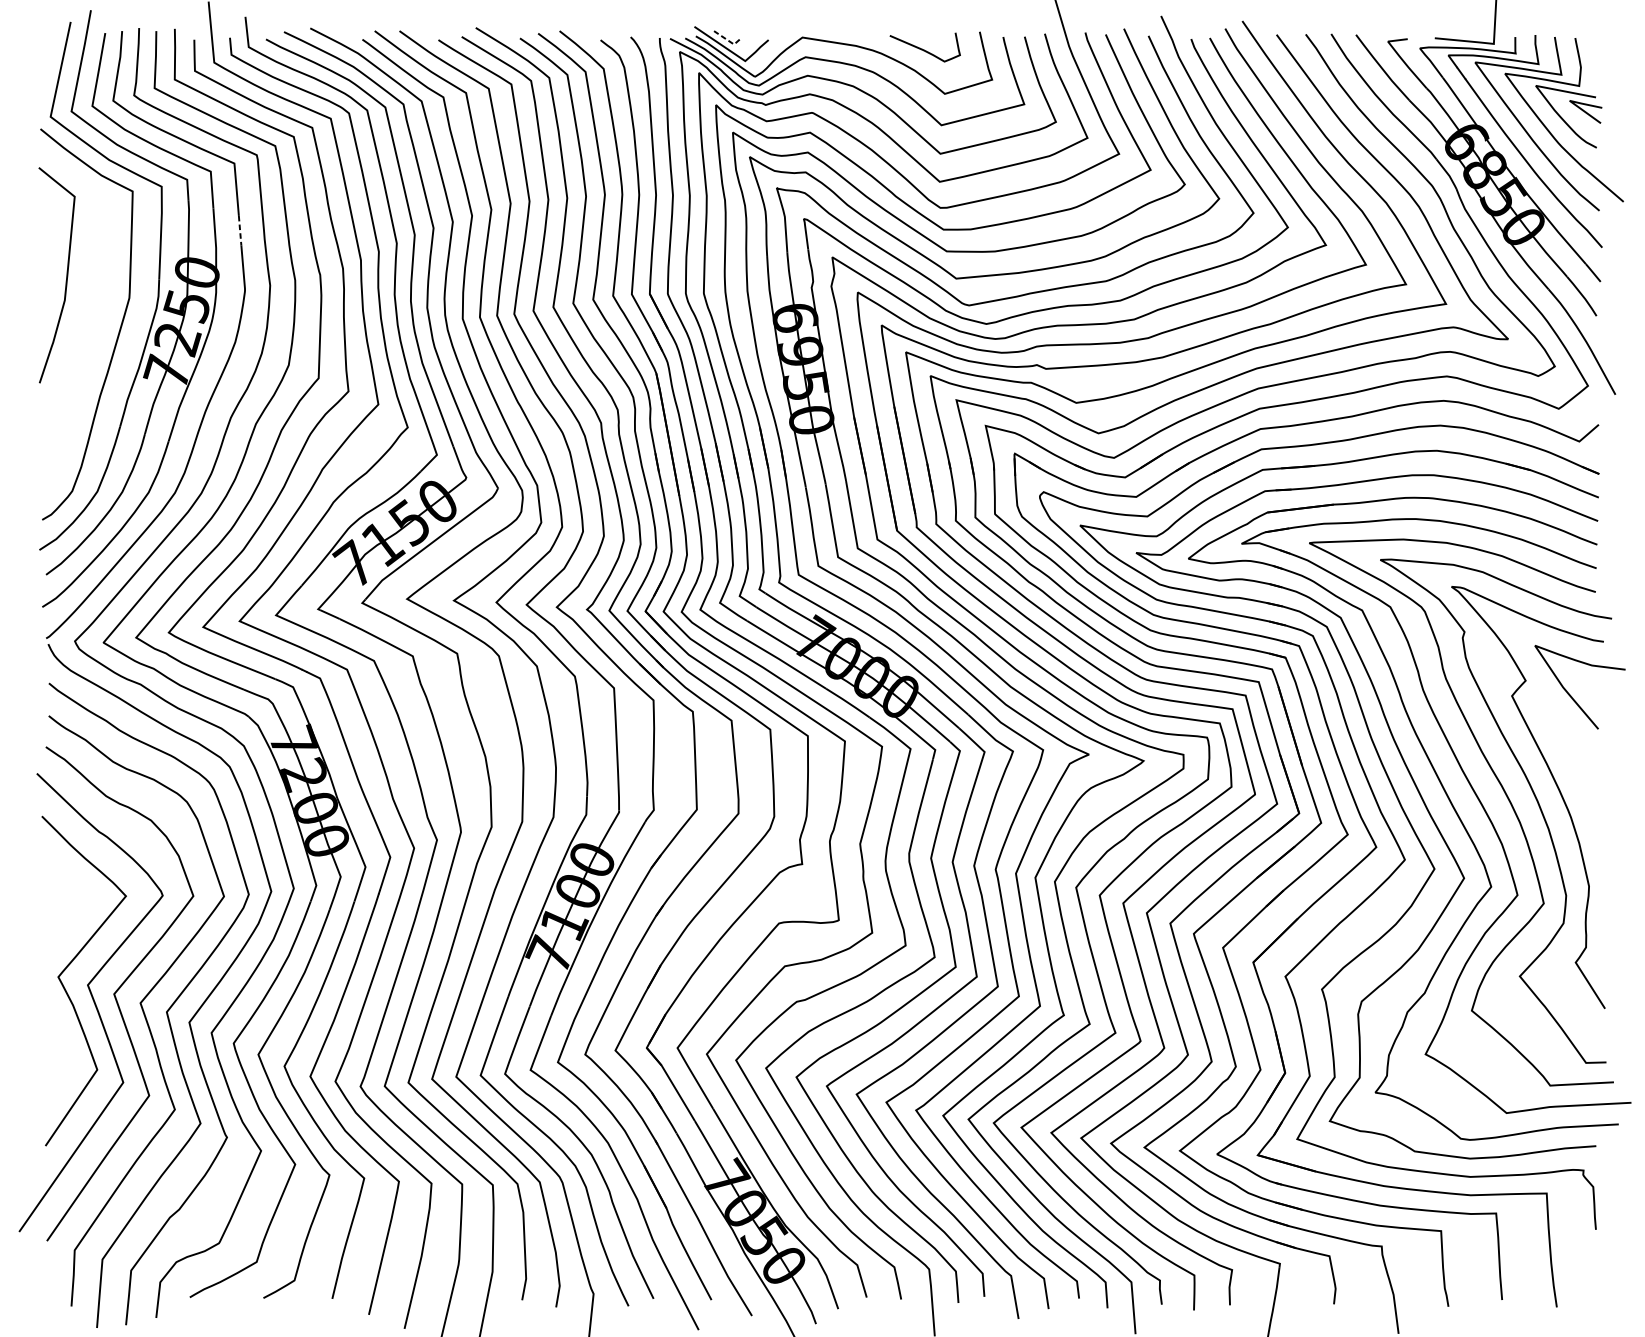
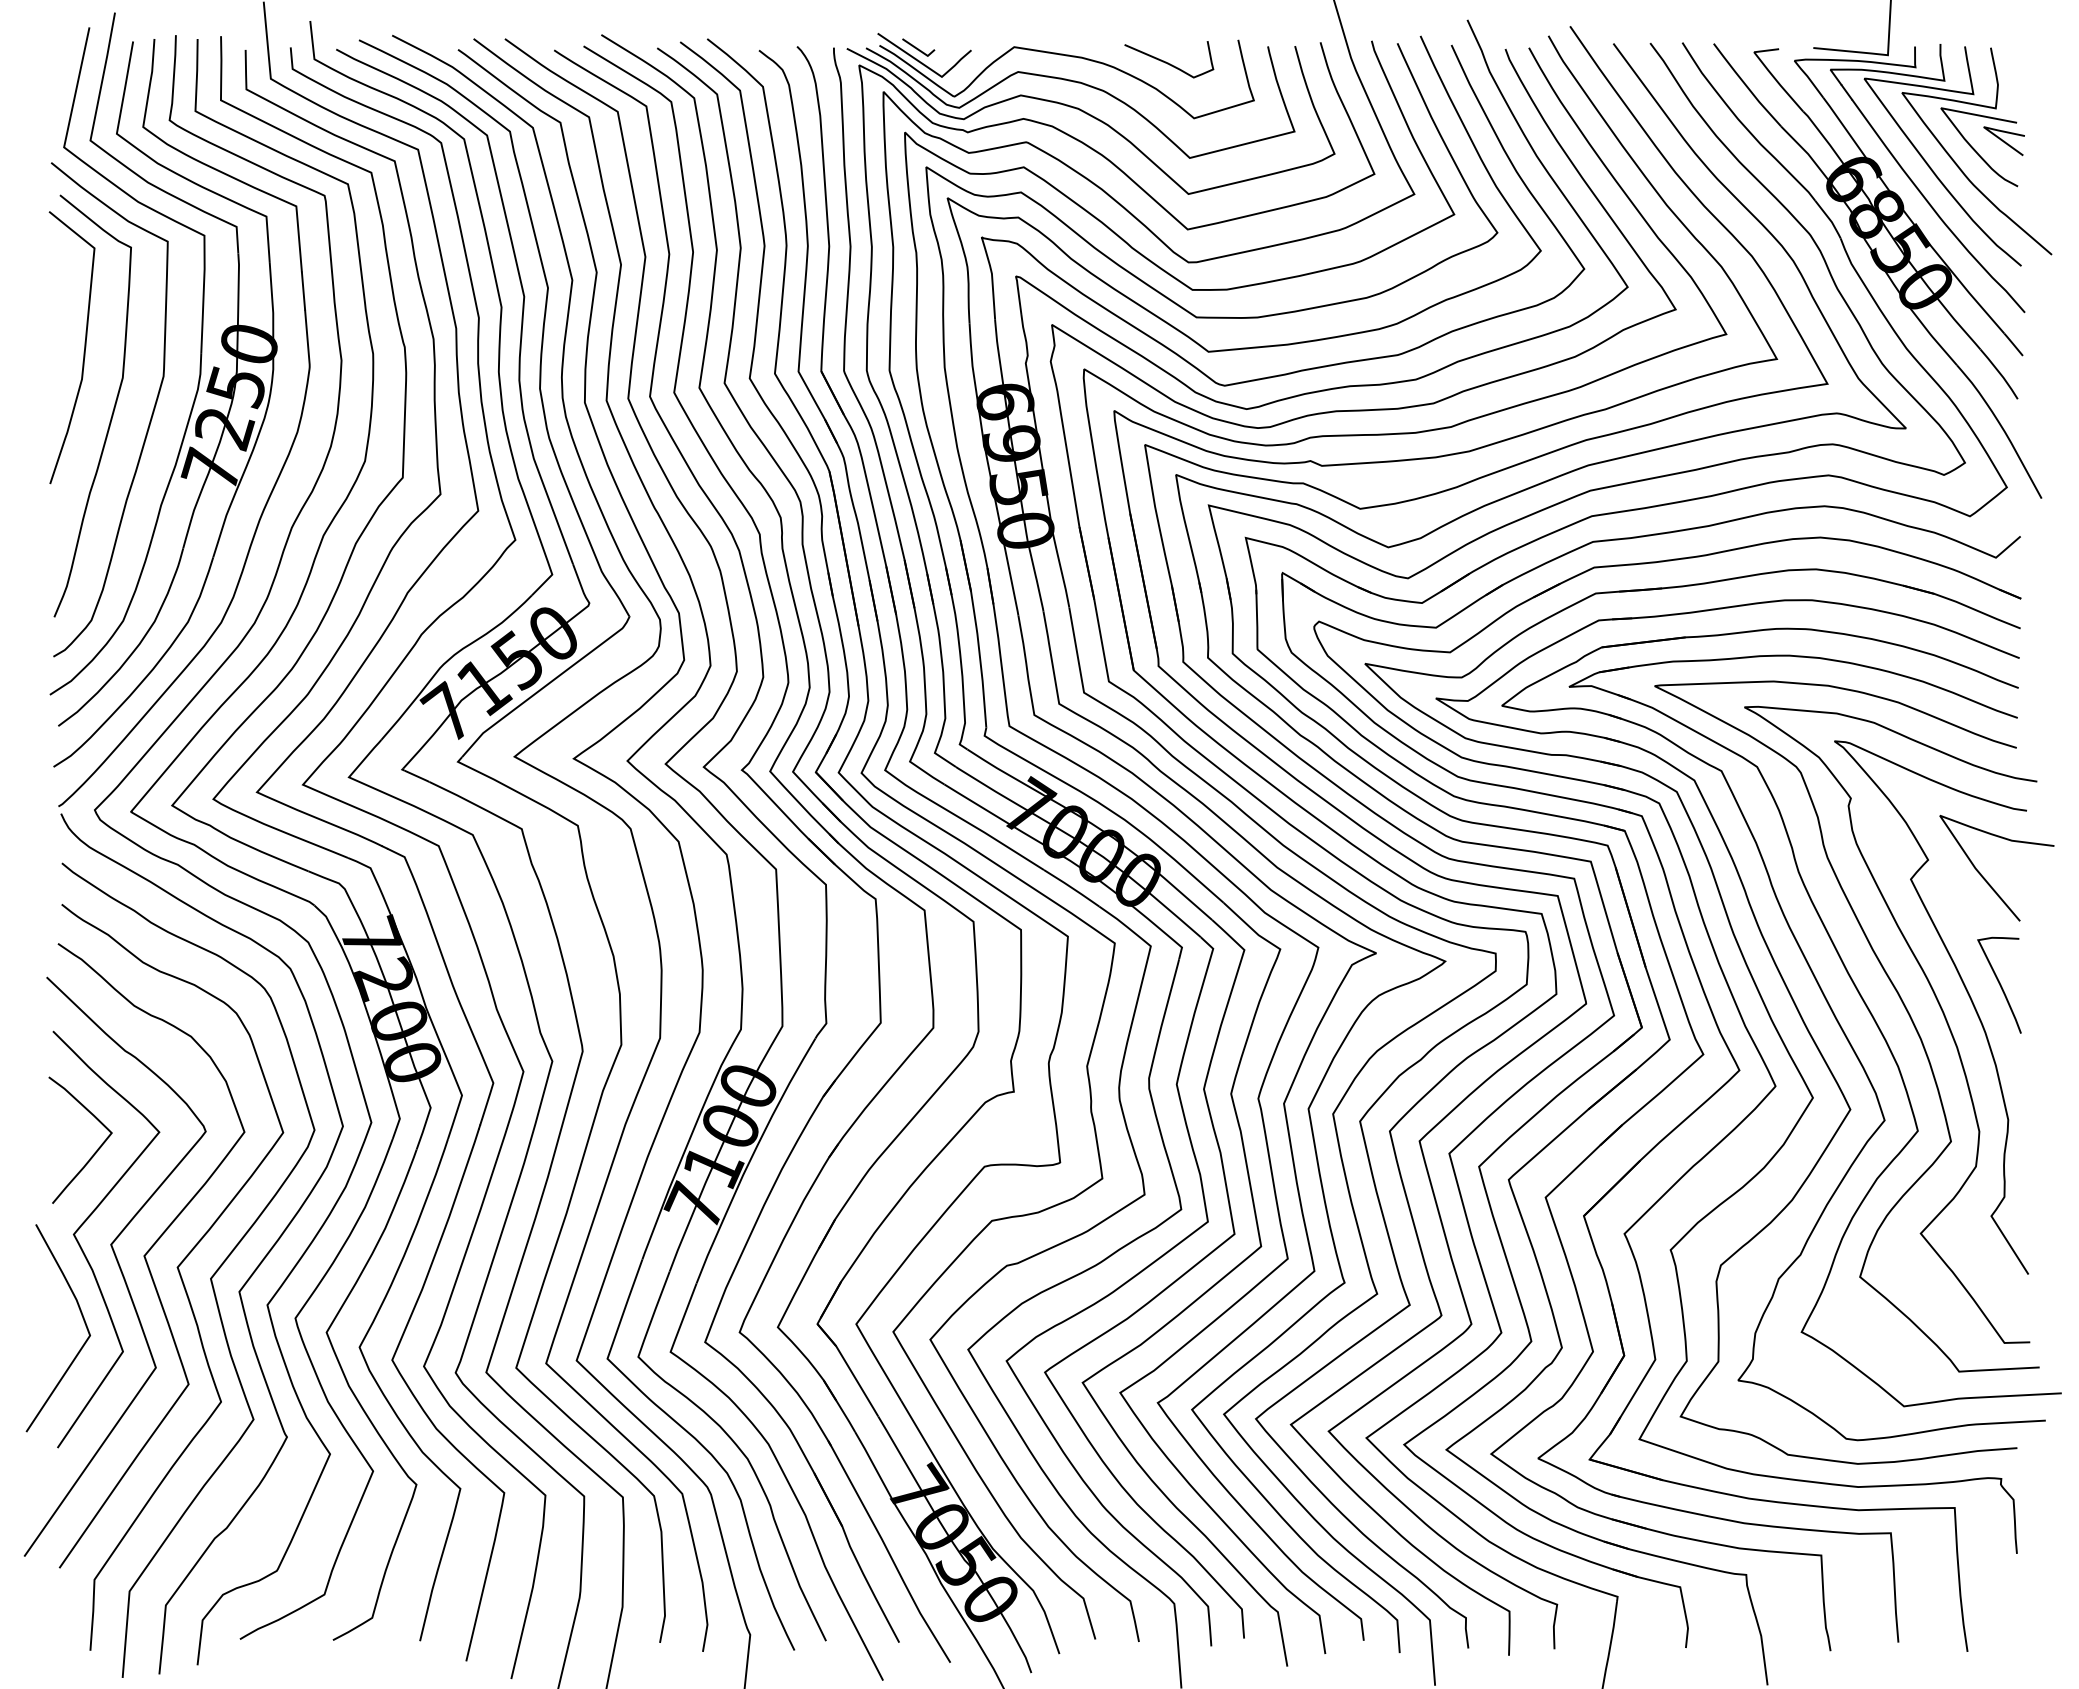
line: (727, 40) -> (919, 50), dashed -> solid
line: (240, 230) -> (303, 291), dashed -> solid
curve: (88, 325) -> (112, 410), added
curve: (1582, 779) -> (1999, 984), added
curve: (74, 912) -> (94, 1152), added
curve: (65, 1043) -> (82, 1318), added

